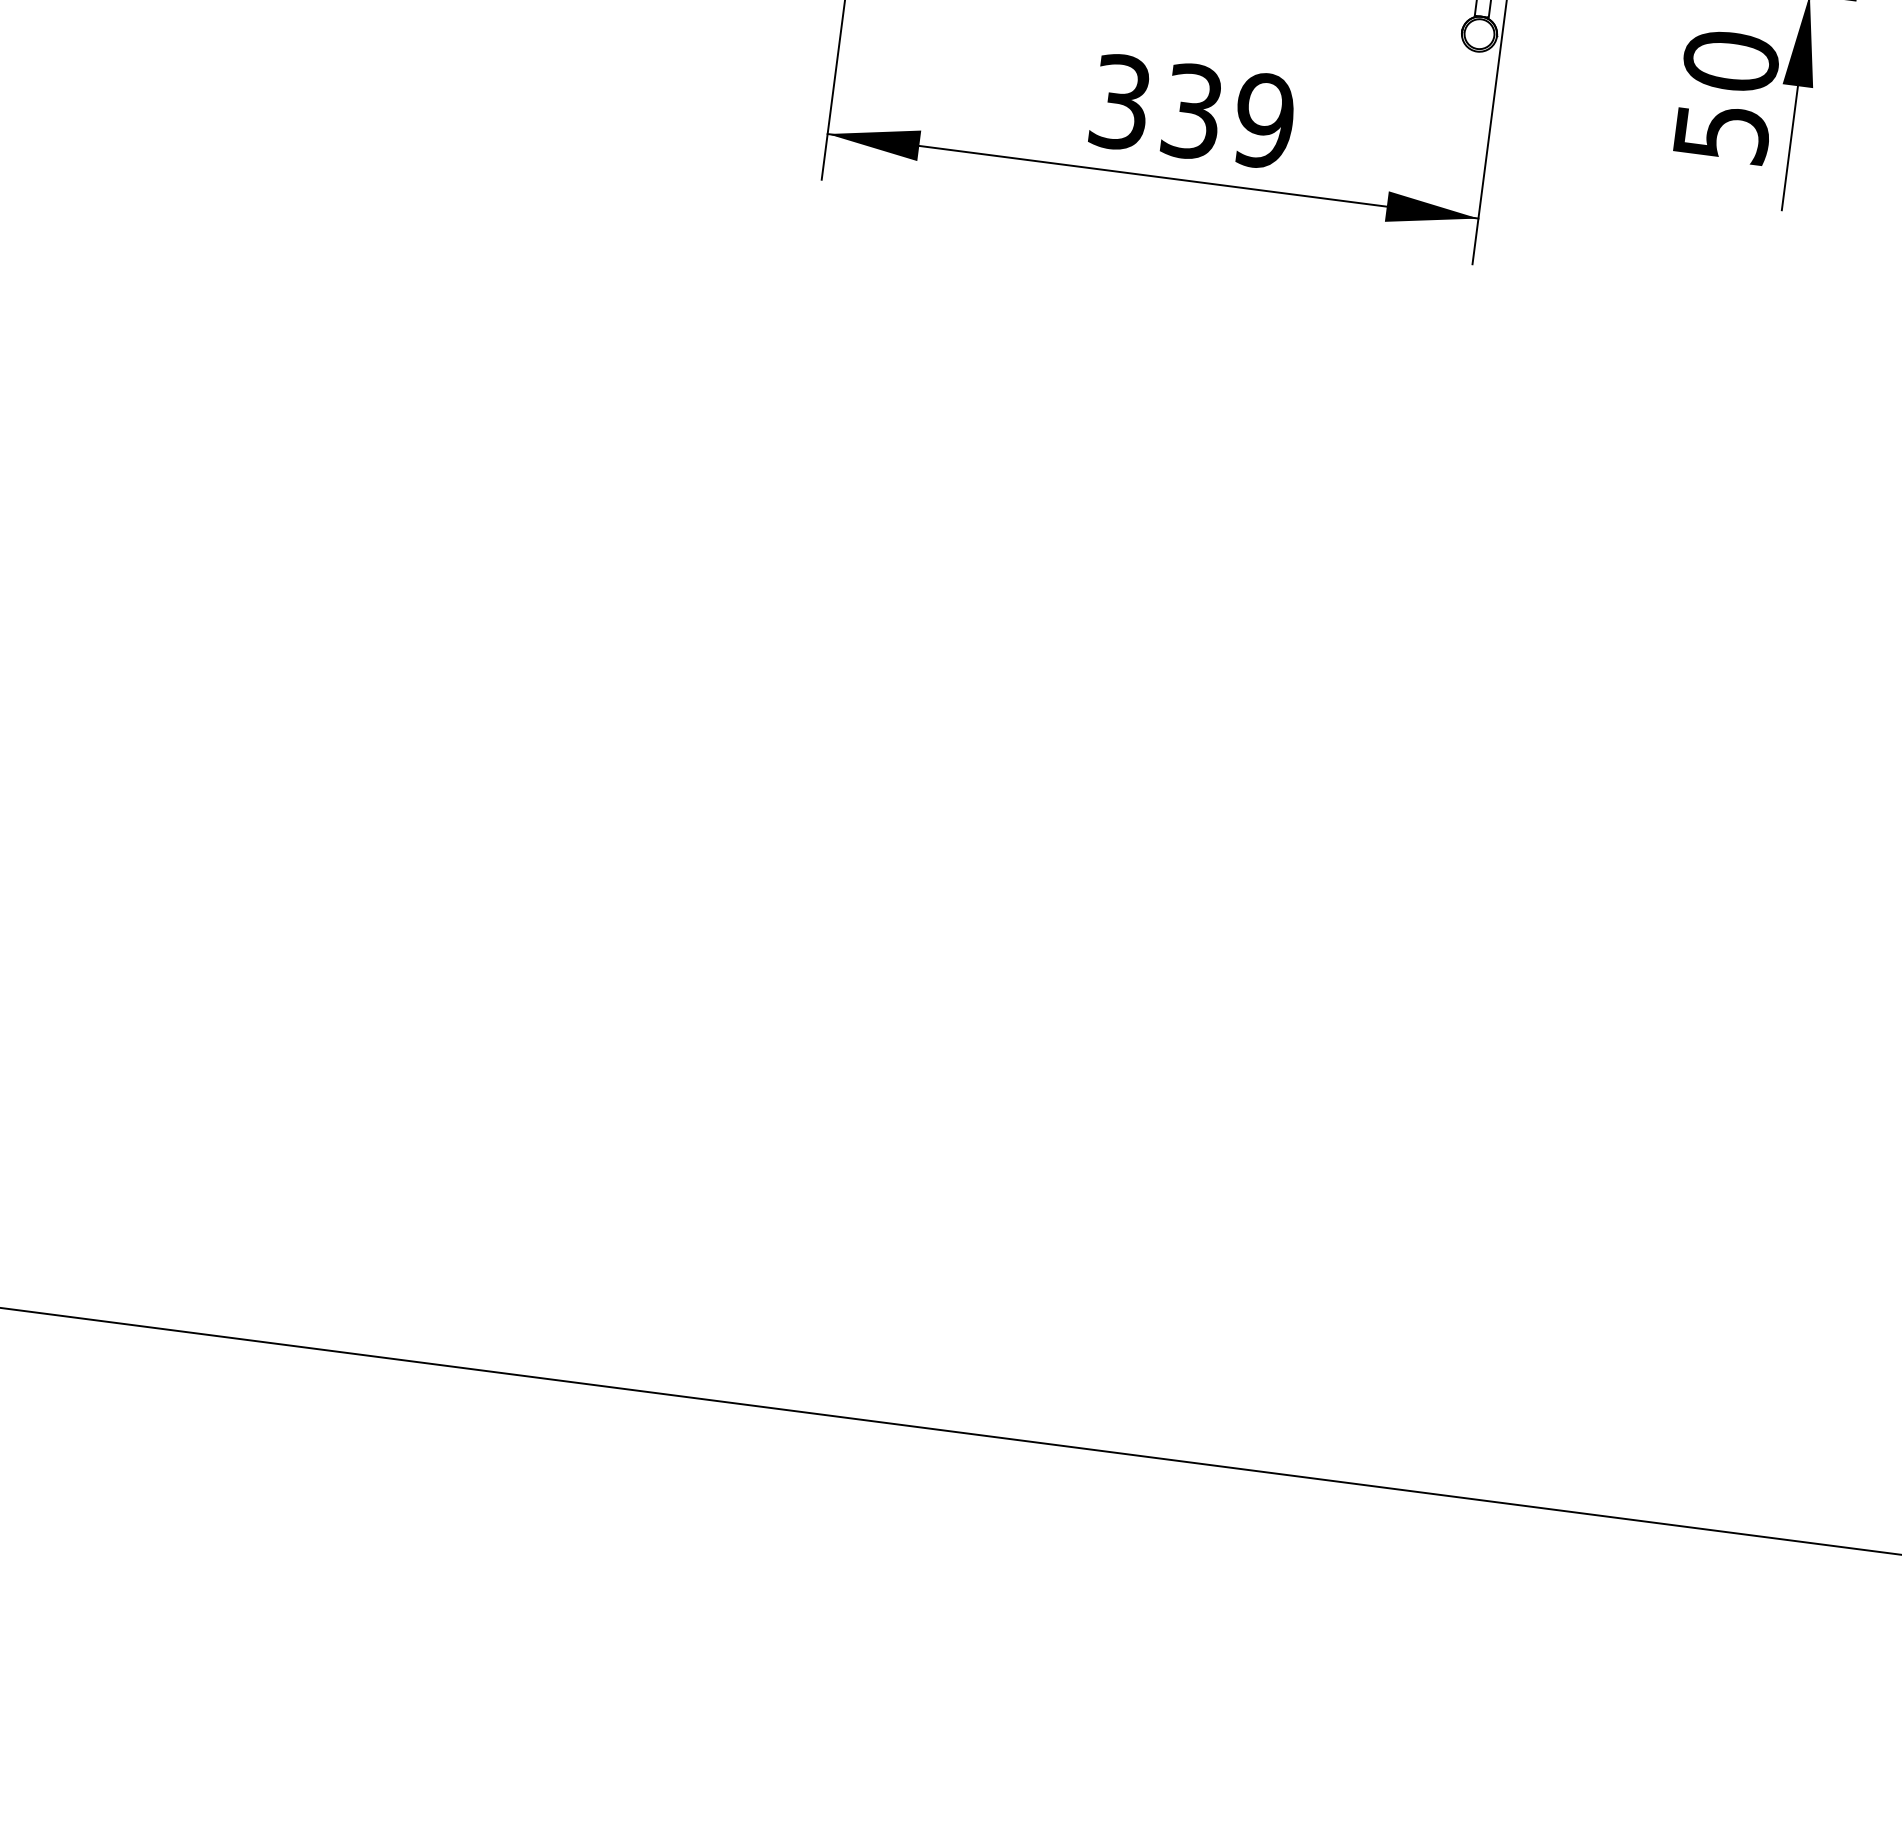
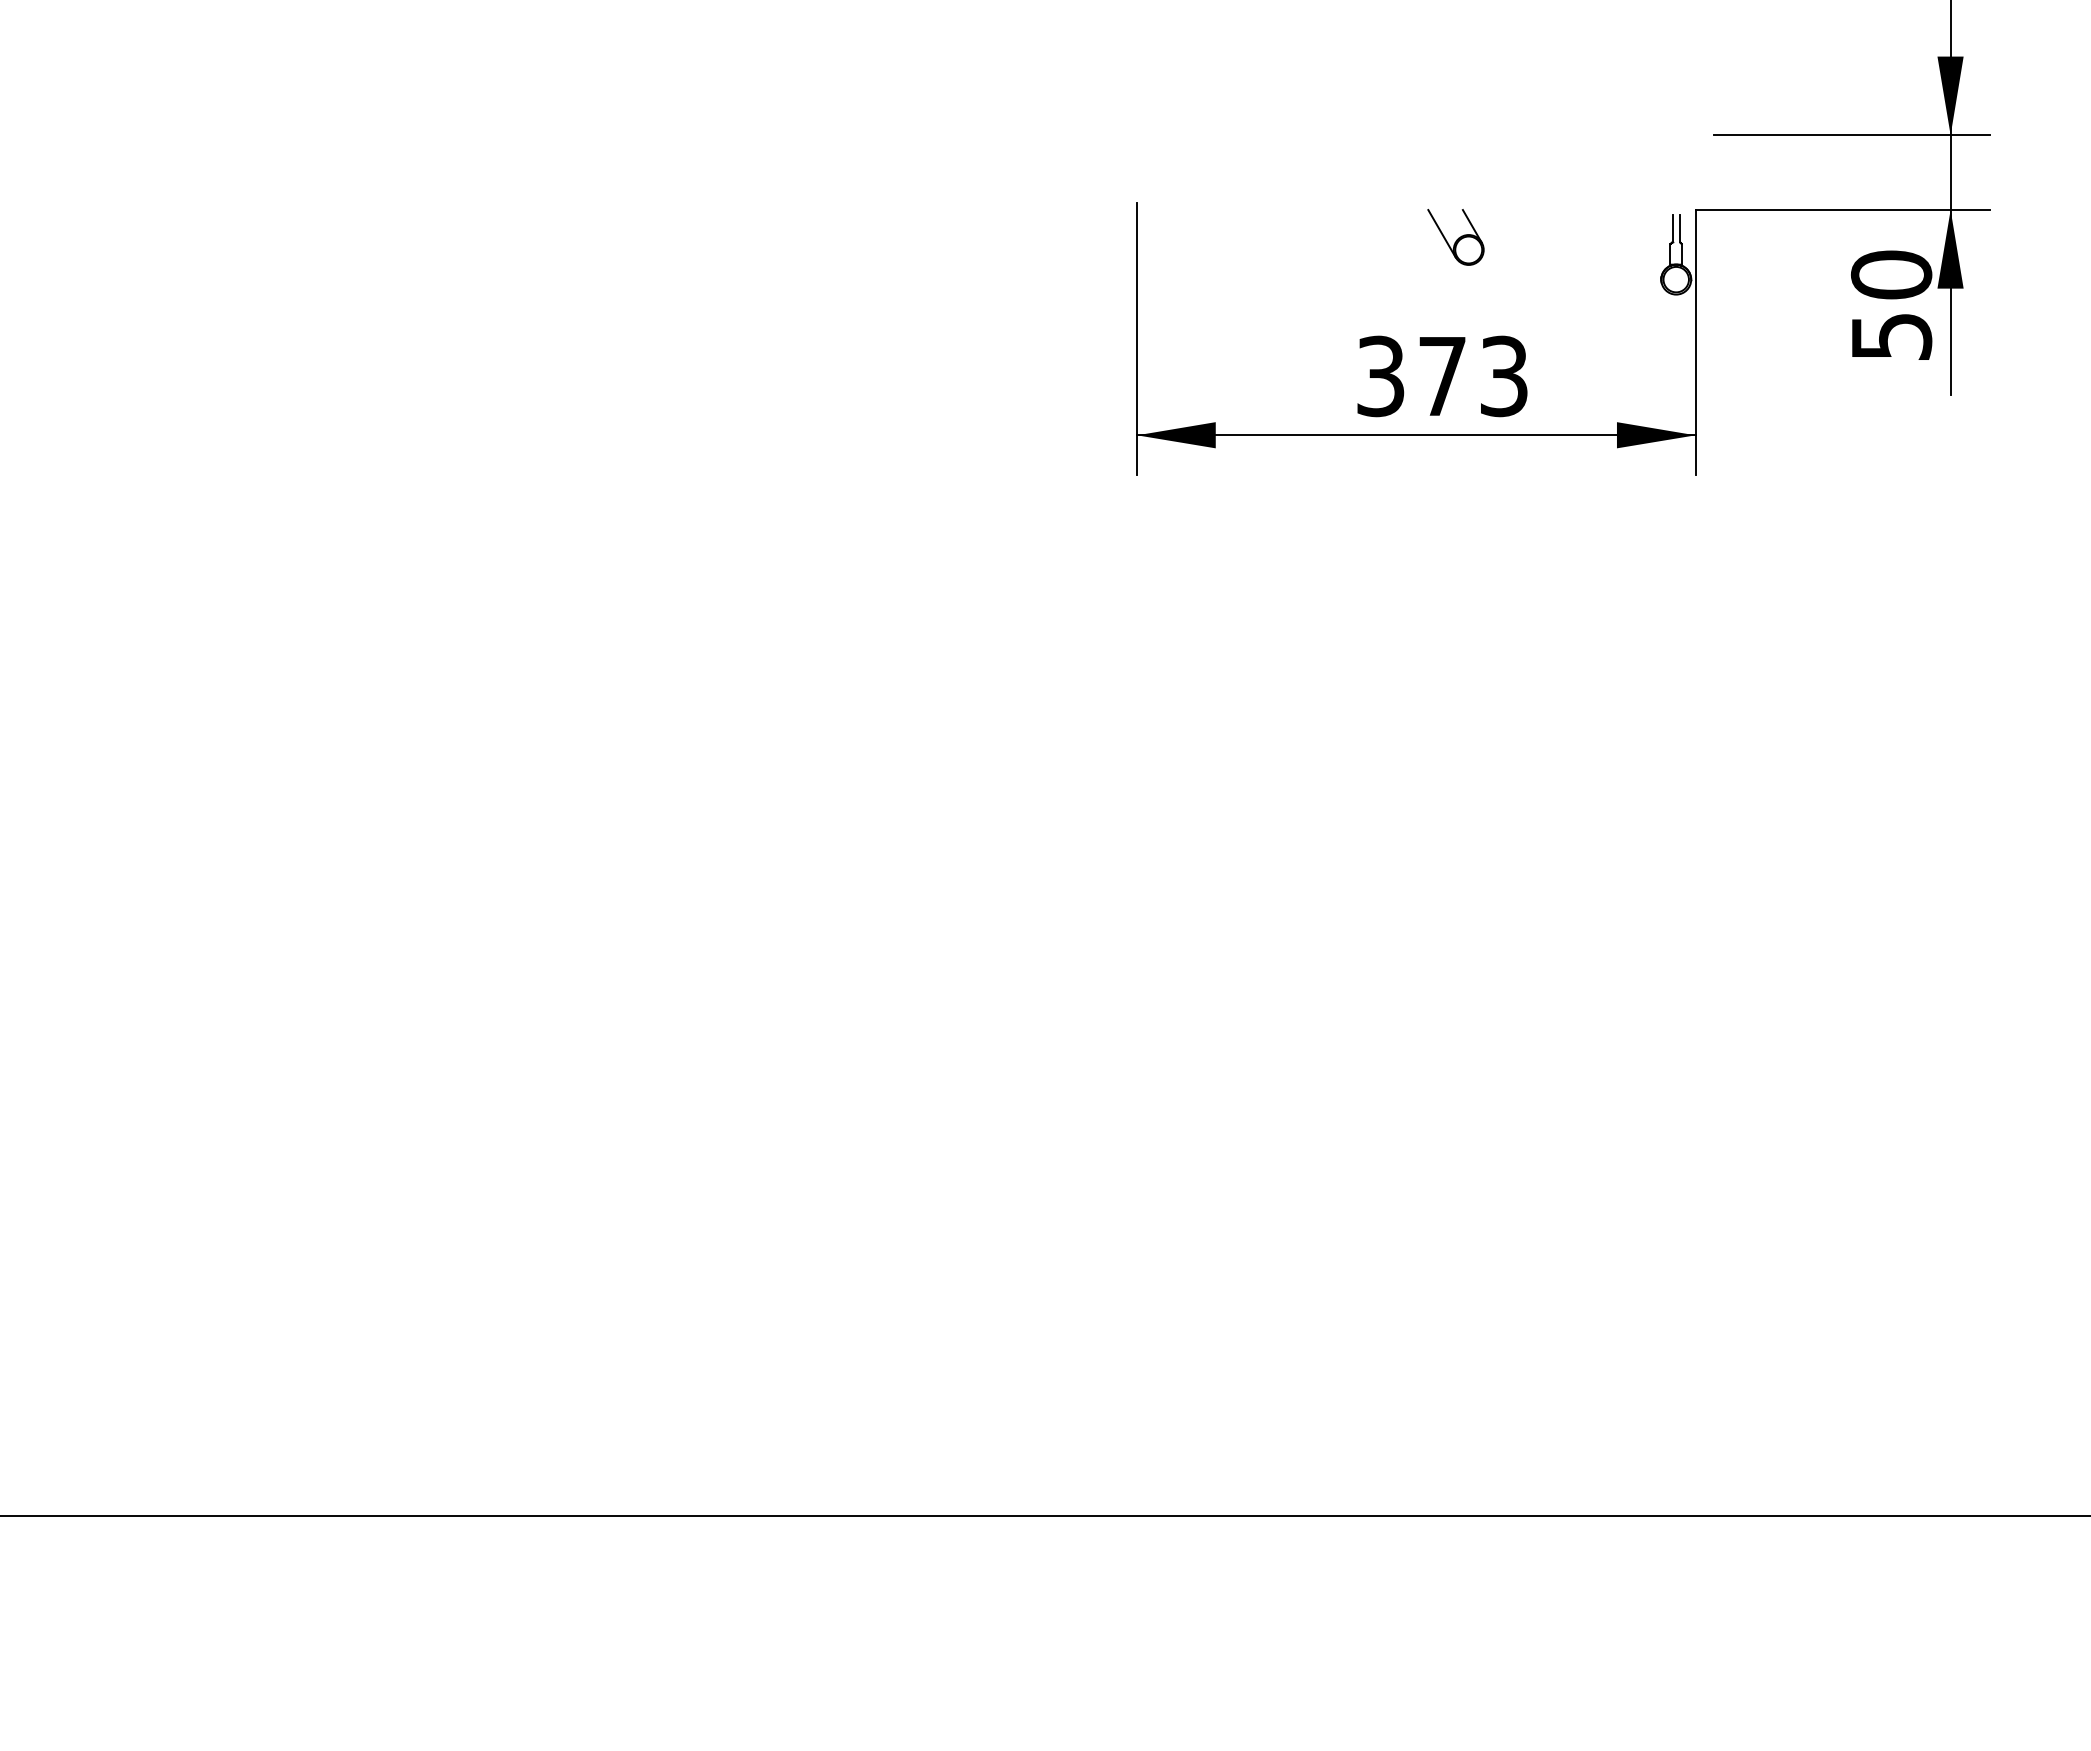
text: (1228, 116) -> (1473, 376), 339 -> 373

